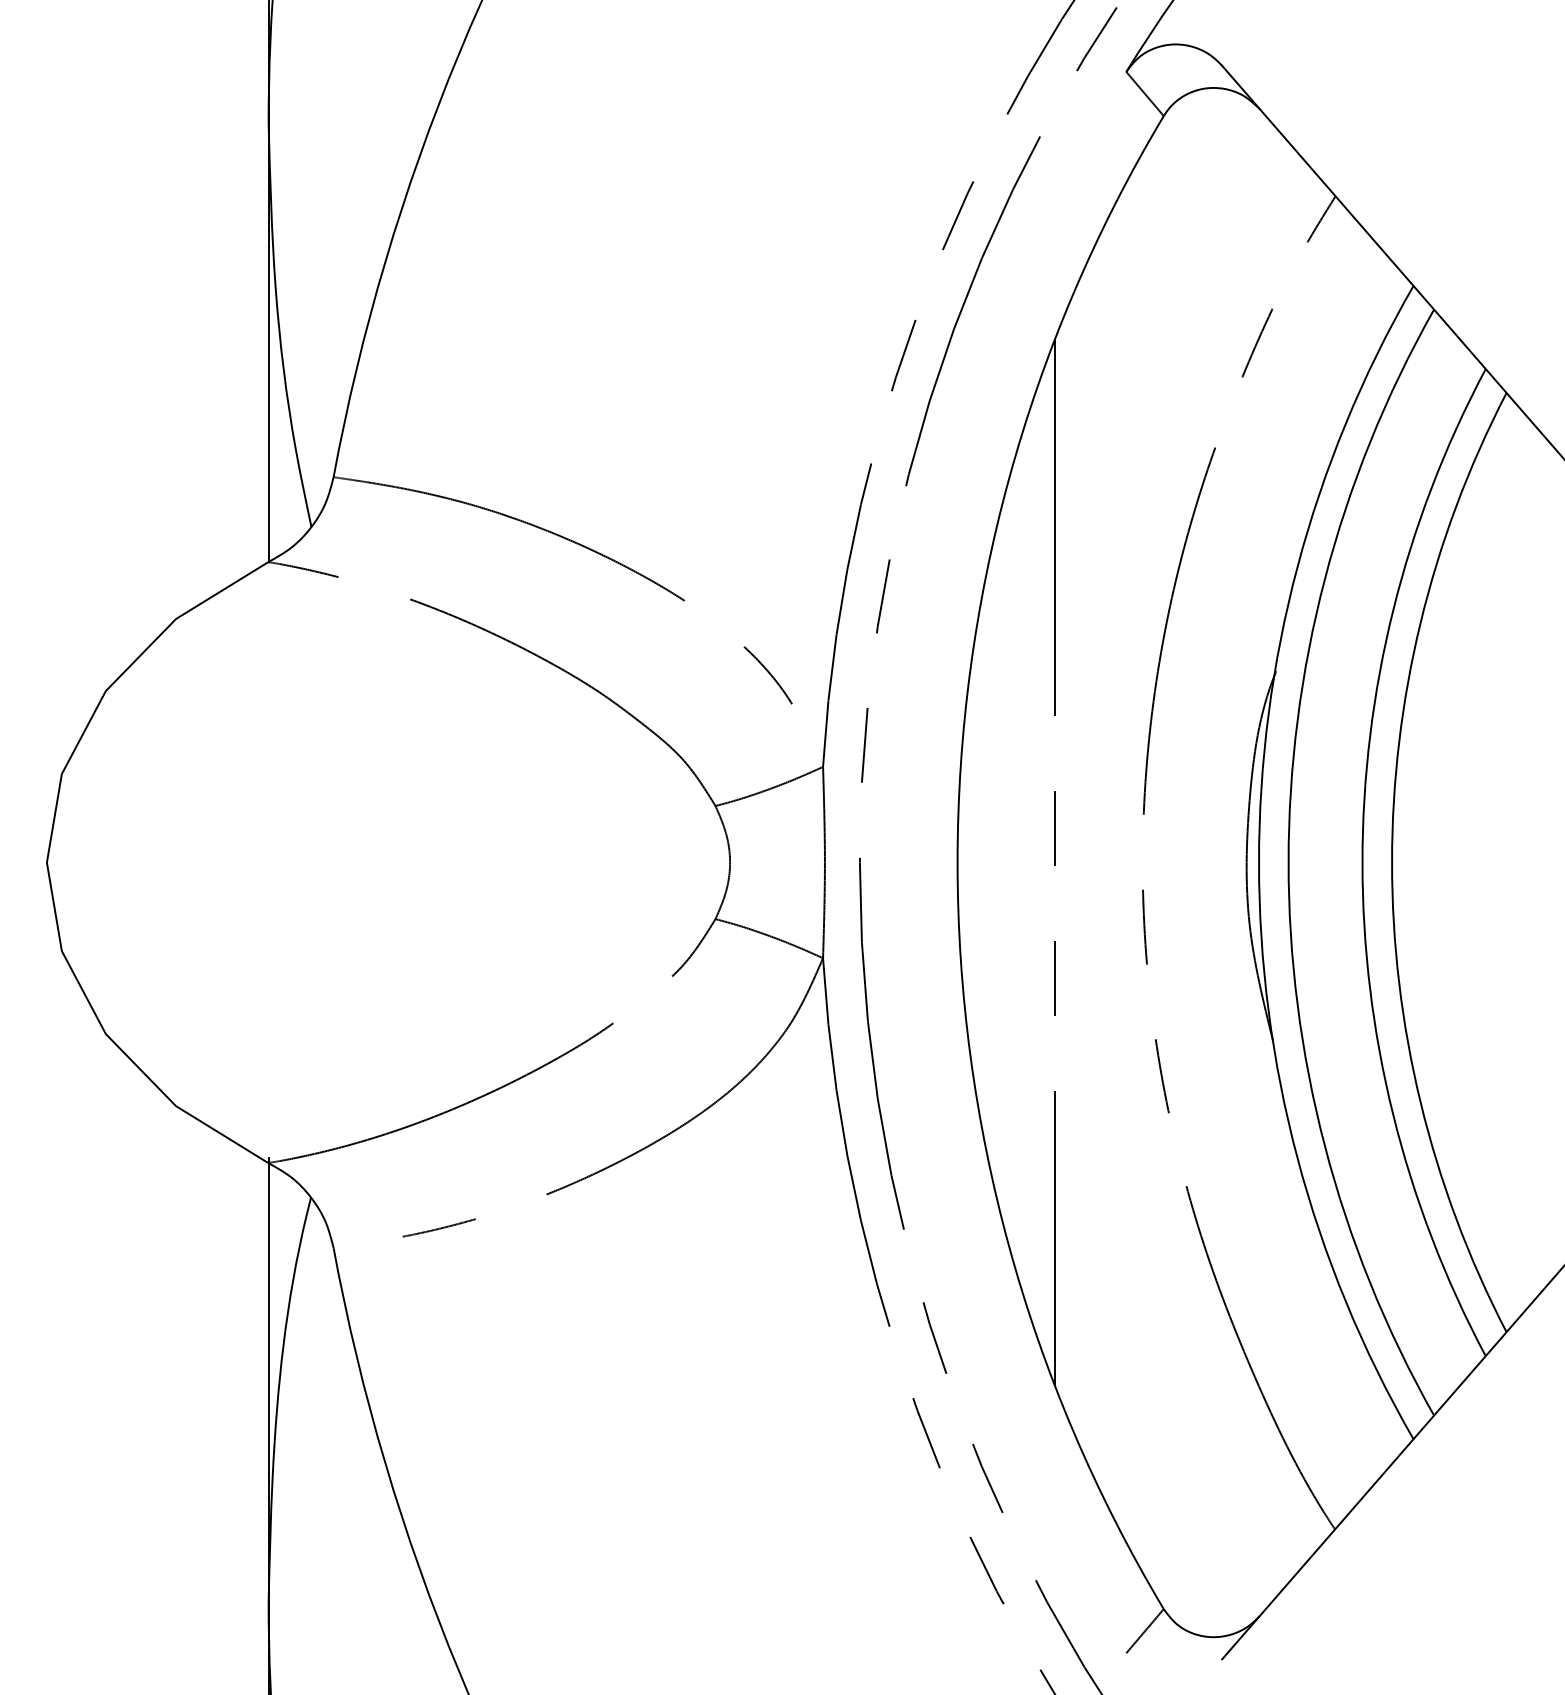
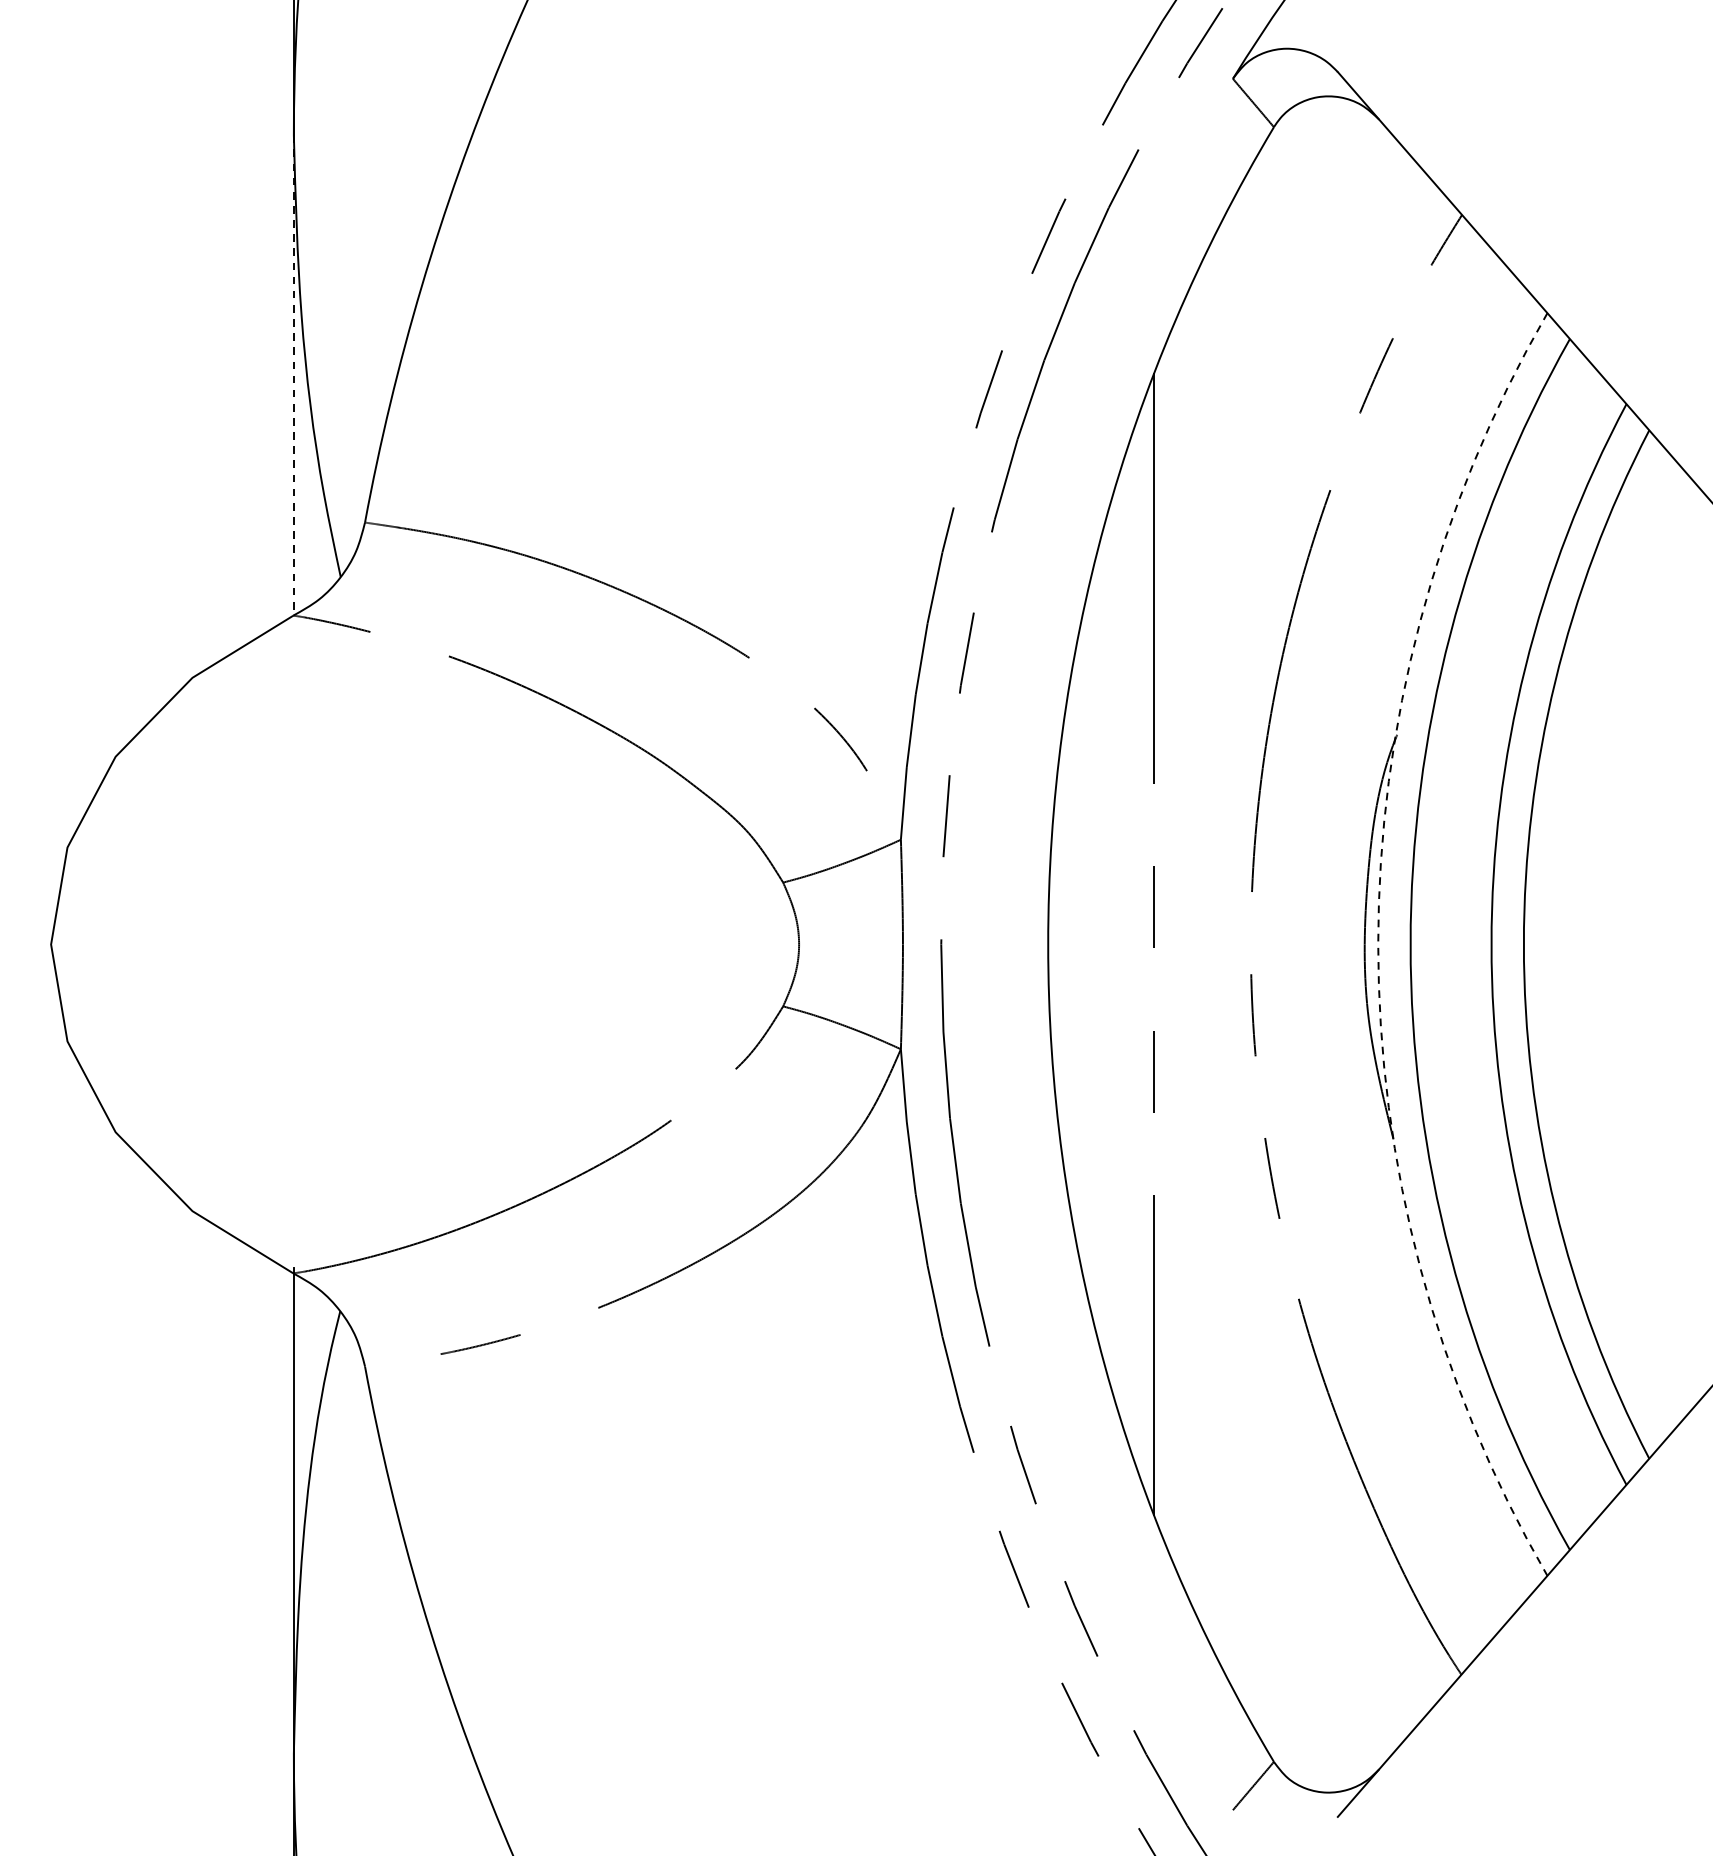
line: (268, 343) -> (293, 376), solid -> dashed
arc: (1259, 862) -> (1378, 944), solid -> dashed

